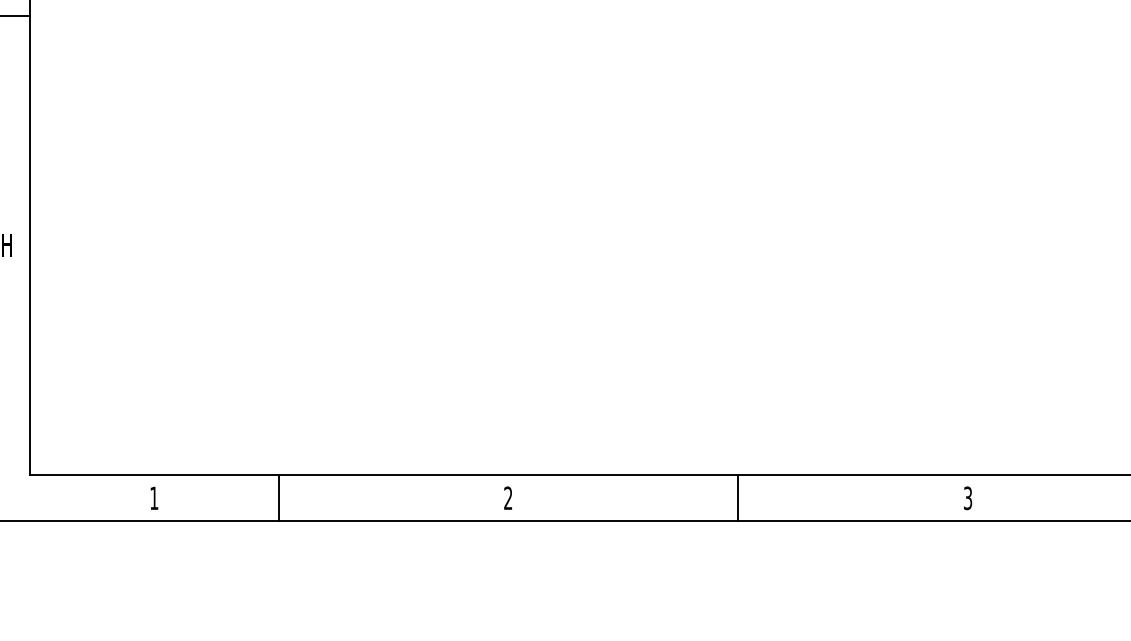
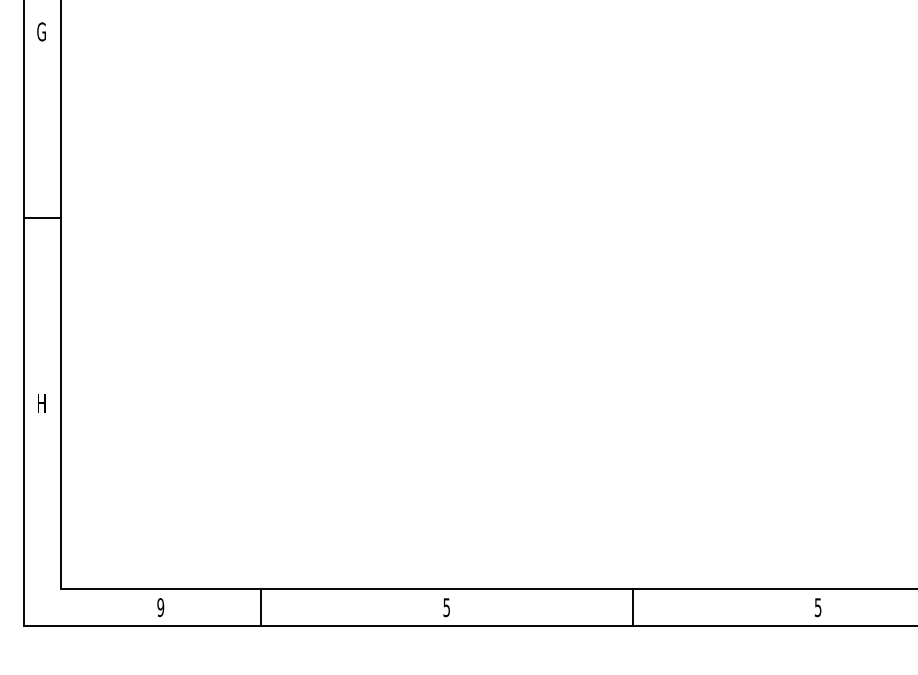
text: (153, 498) -> (160, 607), 1 -> 9
text: (507, 498) -> (446, 607), 2 -> 5
text: (968, 498) -> (818, 607), 3 -> 5

